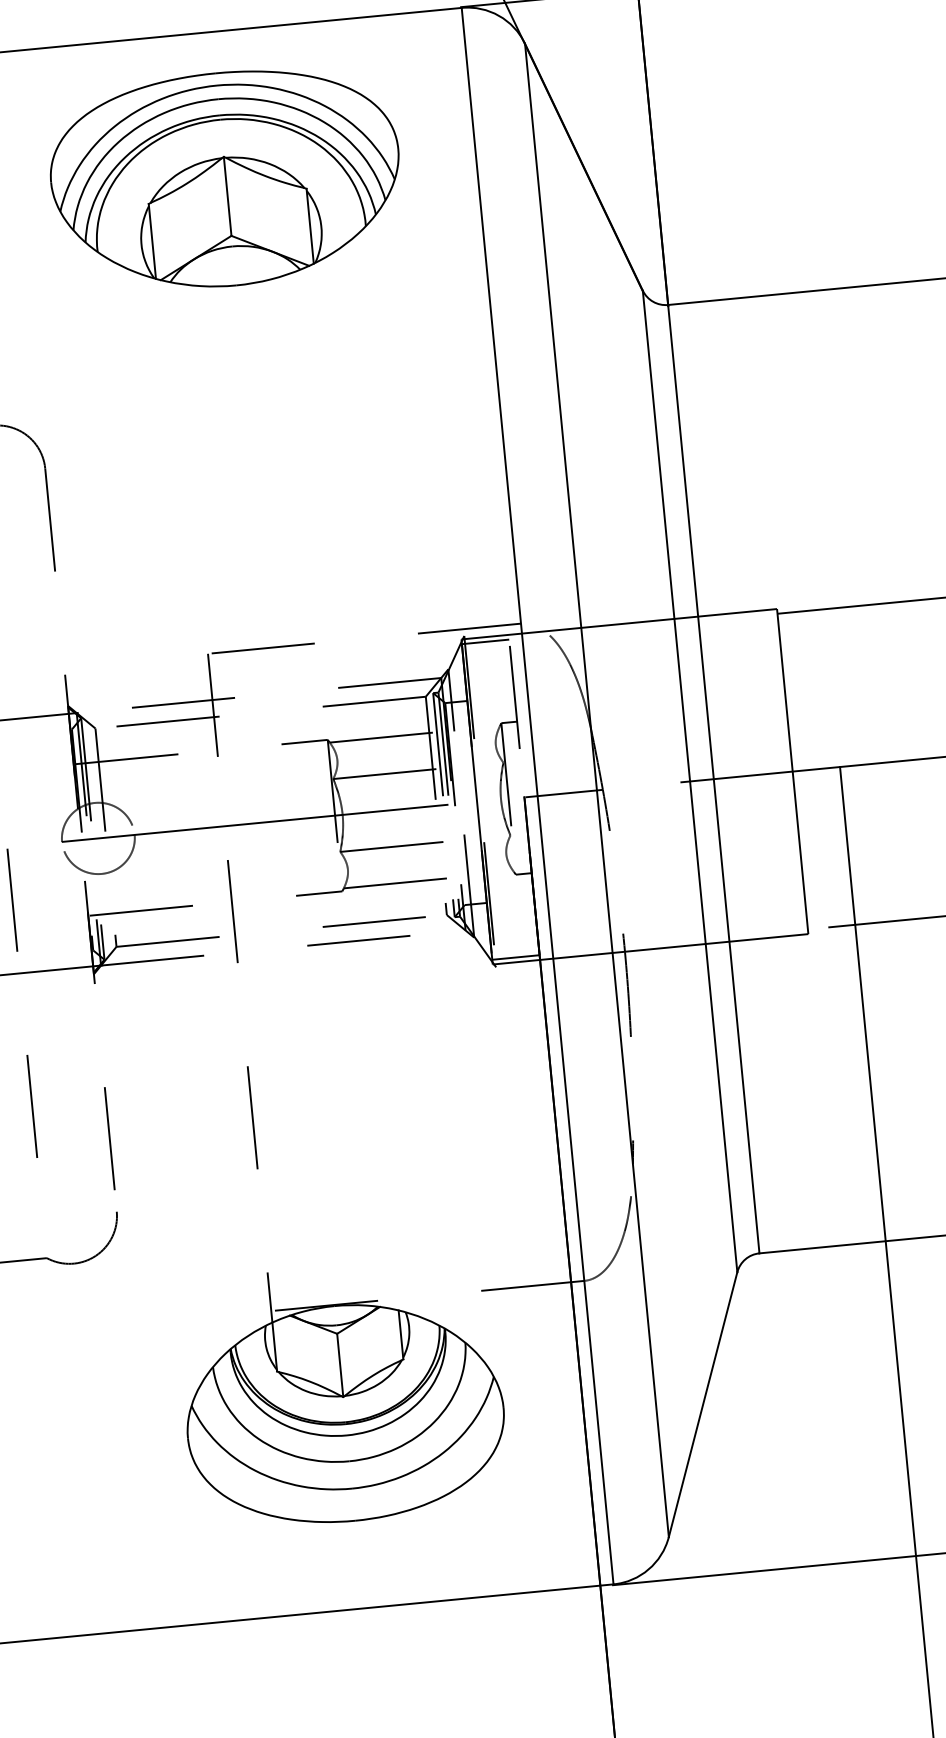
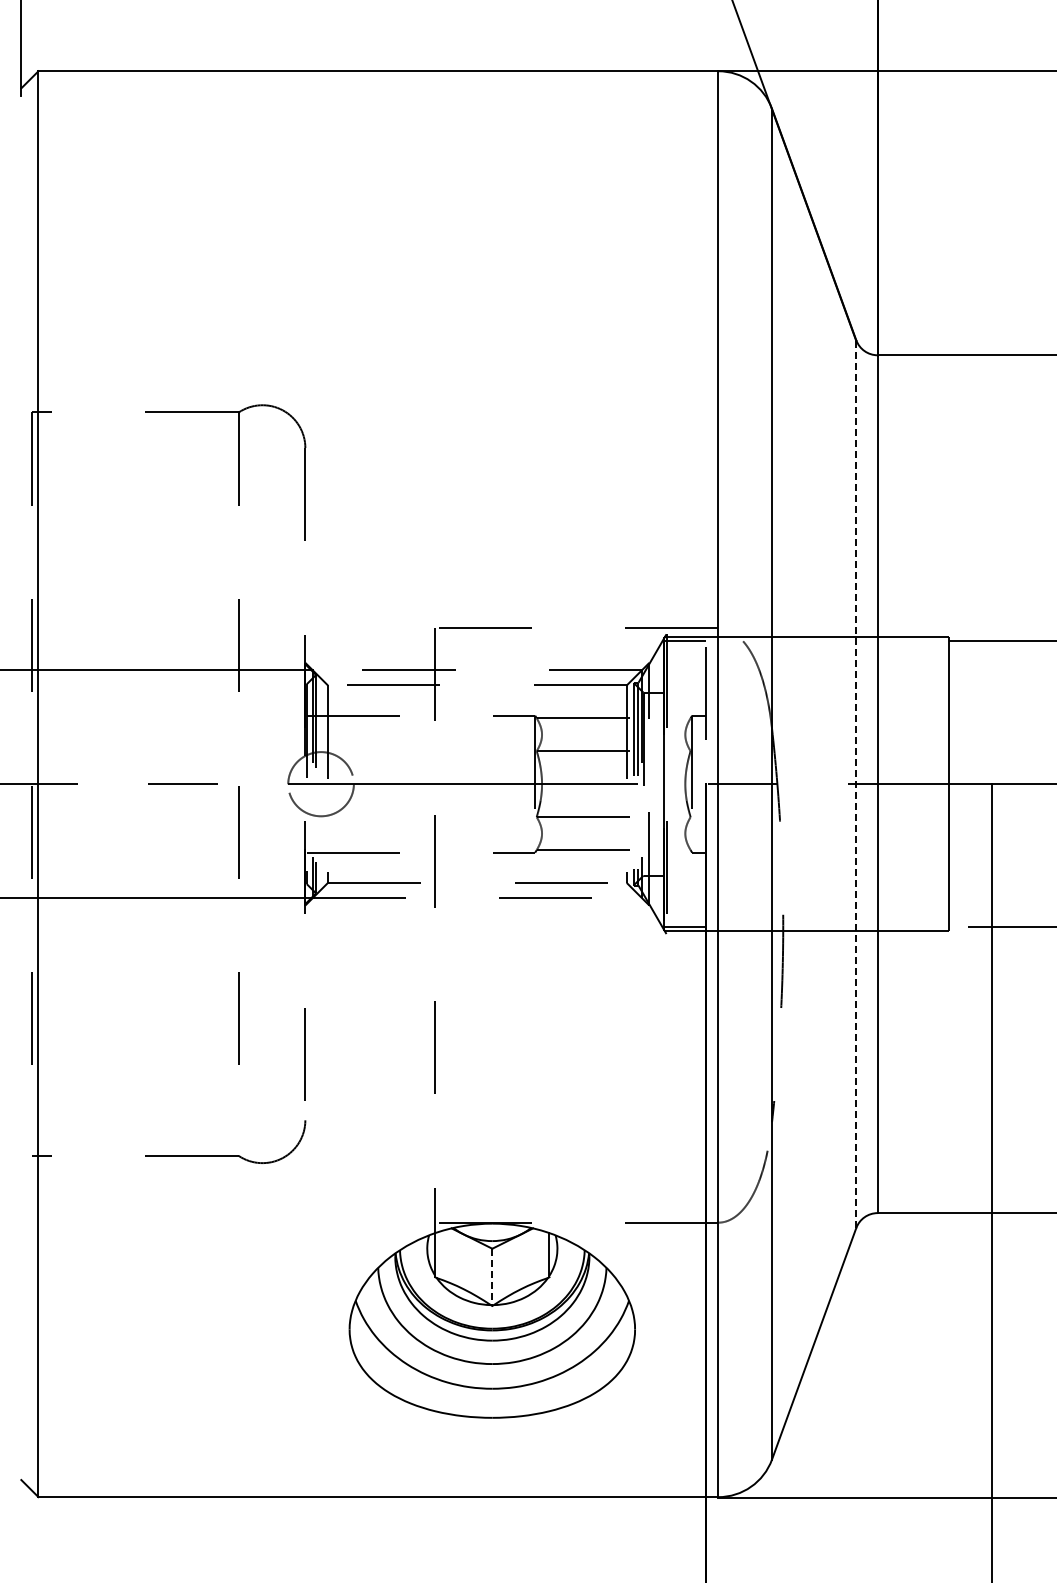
part: (226, 179) -> (492, 204), removed
line: (690, 781) -> (856, 784), solid -> dashed
line: (340, 1365) -> (492, 1277), solid -> dashed

